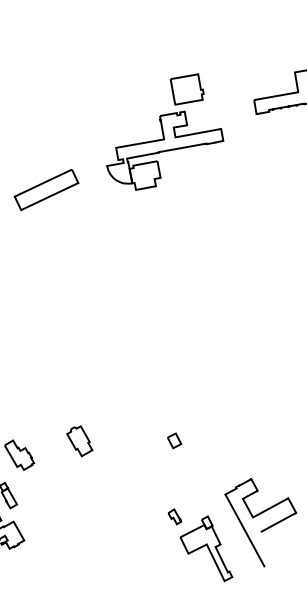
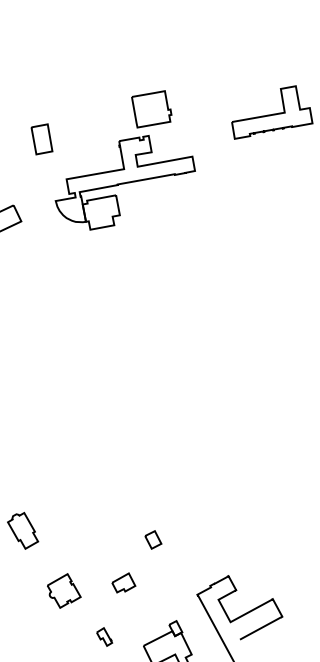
part: (95, 114) -> (41, 139), added
part: (174, 440) -> (153, 539), moved
part: (163, 484) -> (123, 582), added
part: (113, 491) -> (63, 591), added
part: (174, 516) -> (104, 636), moved

